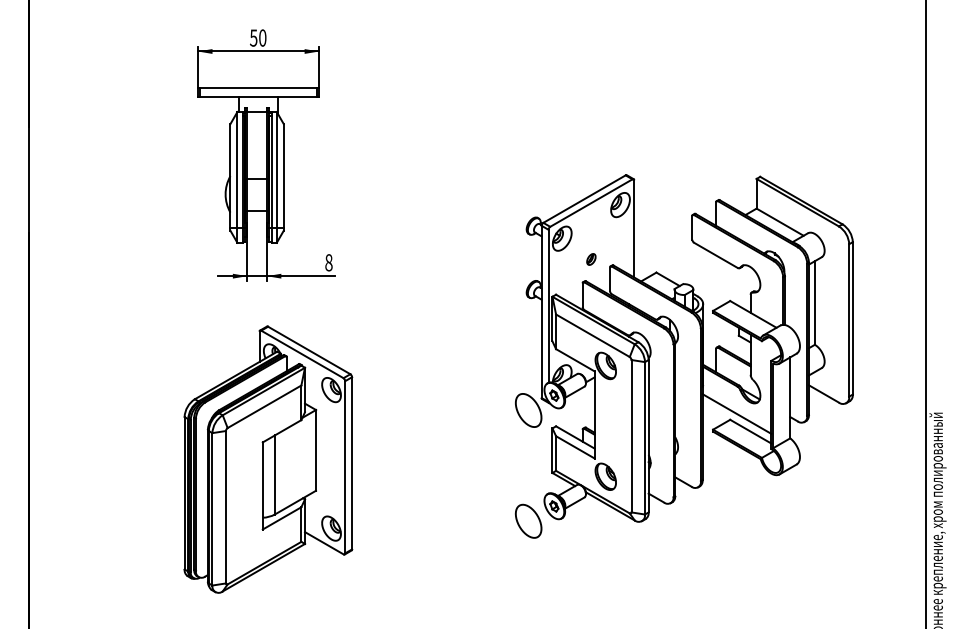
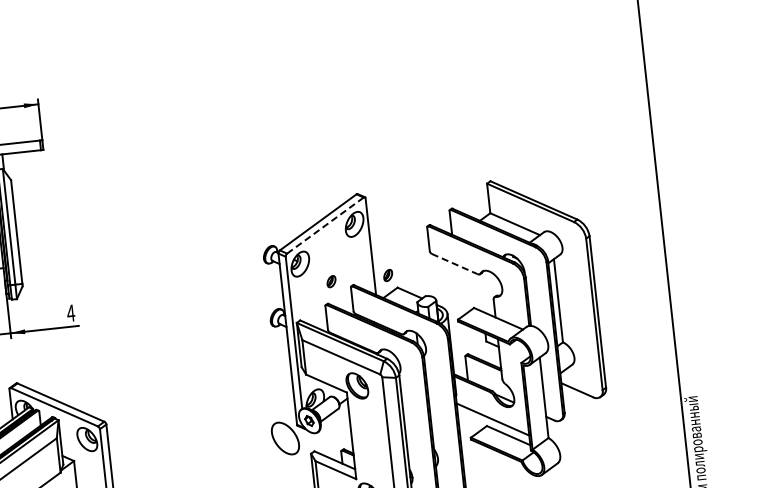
line: (591, 203) -> (325, 225), solid -> dashed
line: (716, 255) -> (455, 264), solid -> dashed
part: (648, 259) -> (388, 275), added
text: (328, 262) -> (70, 313), 8 -> 4

